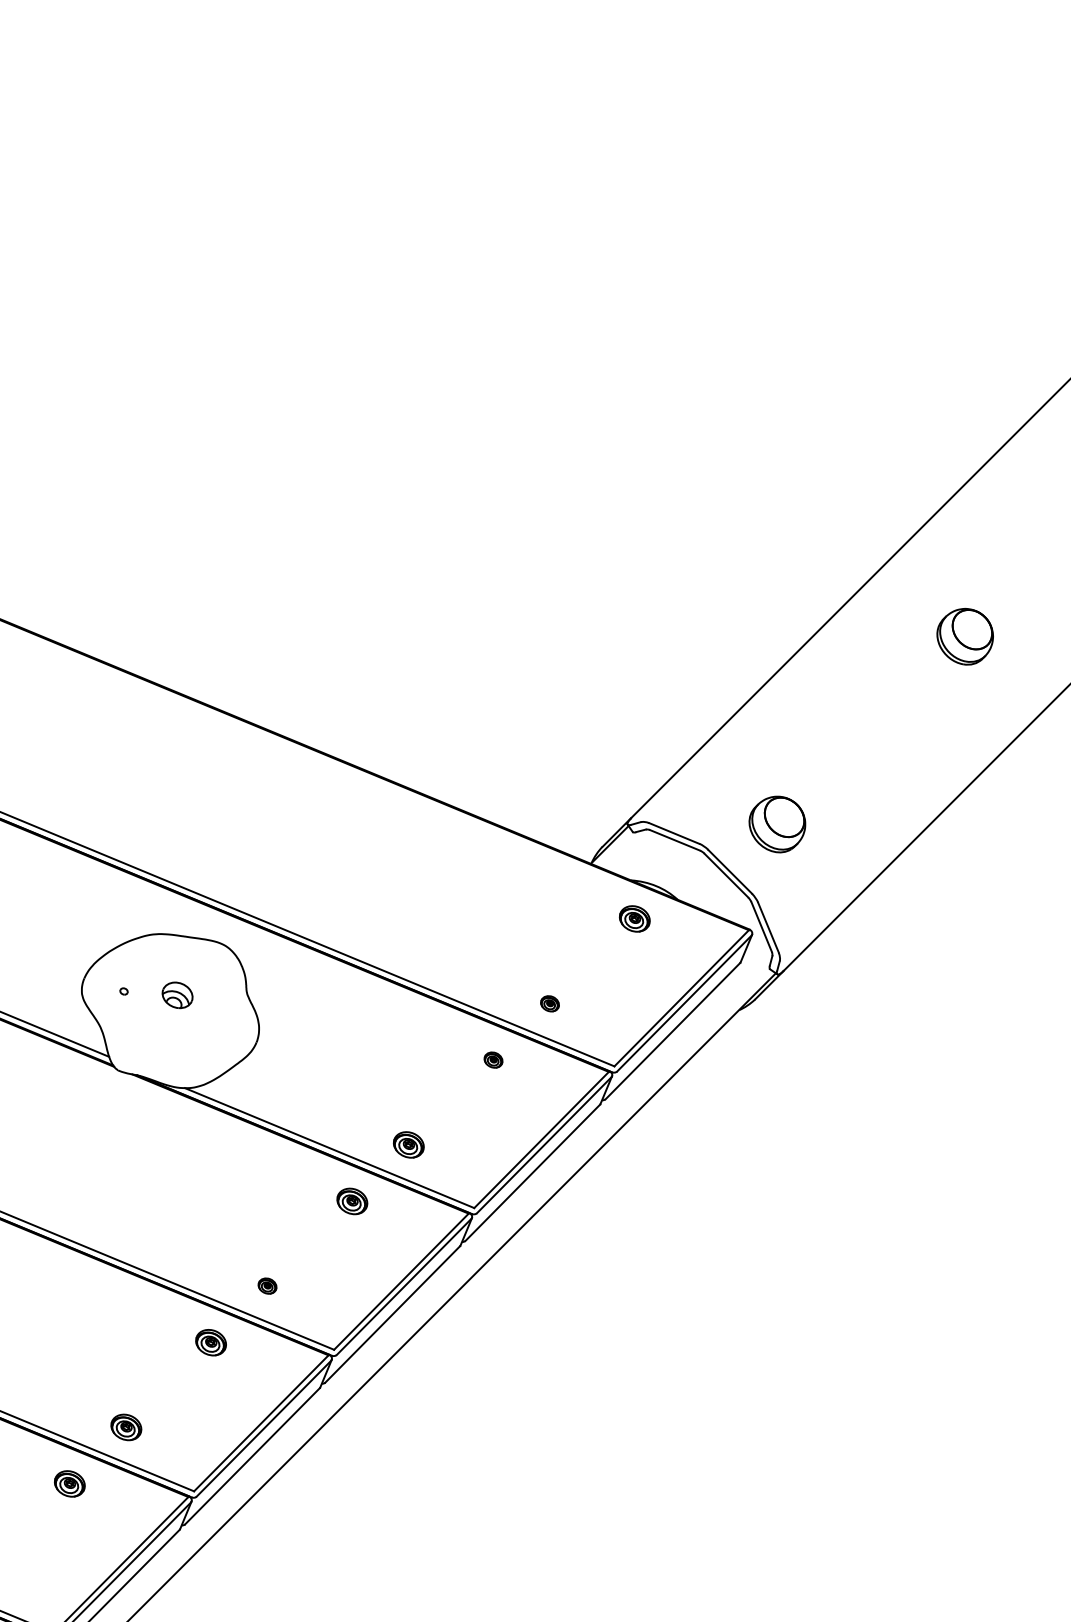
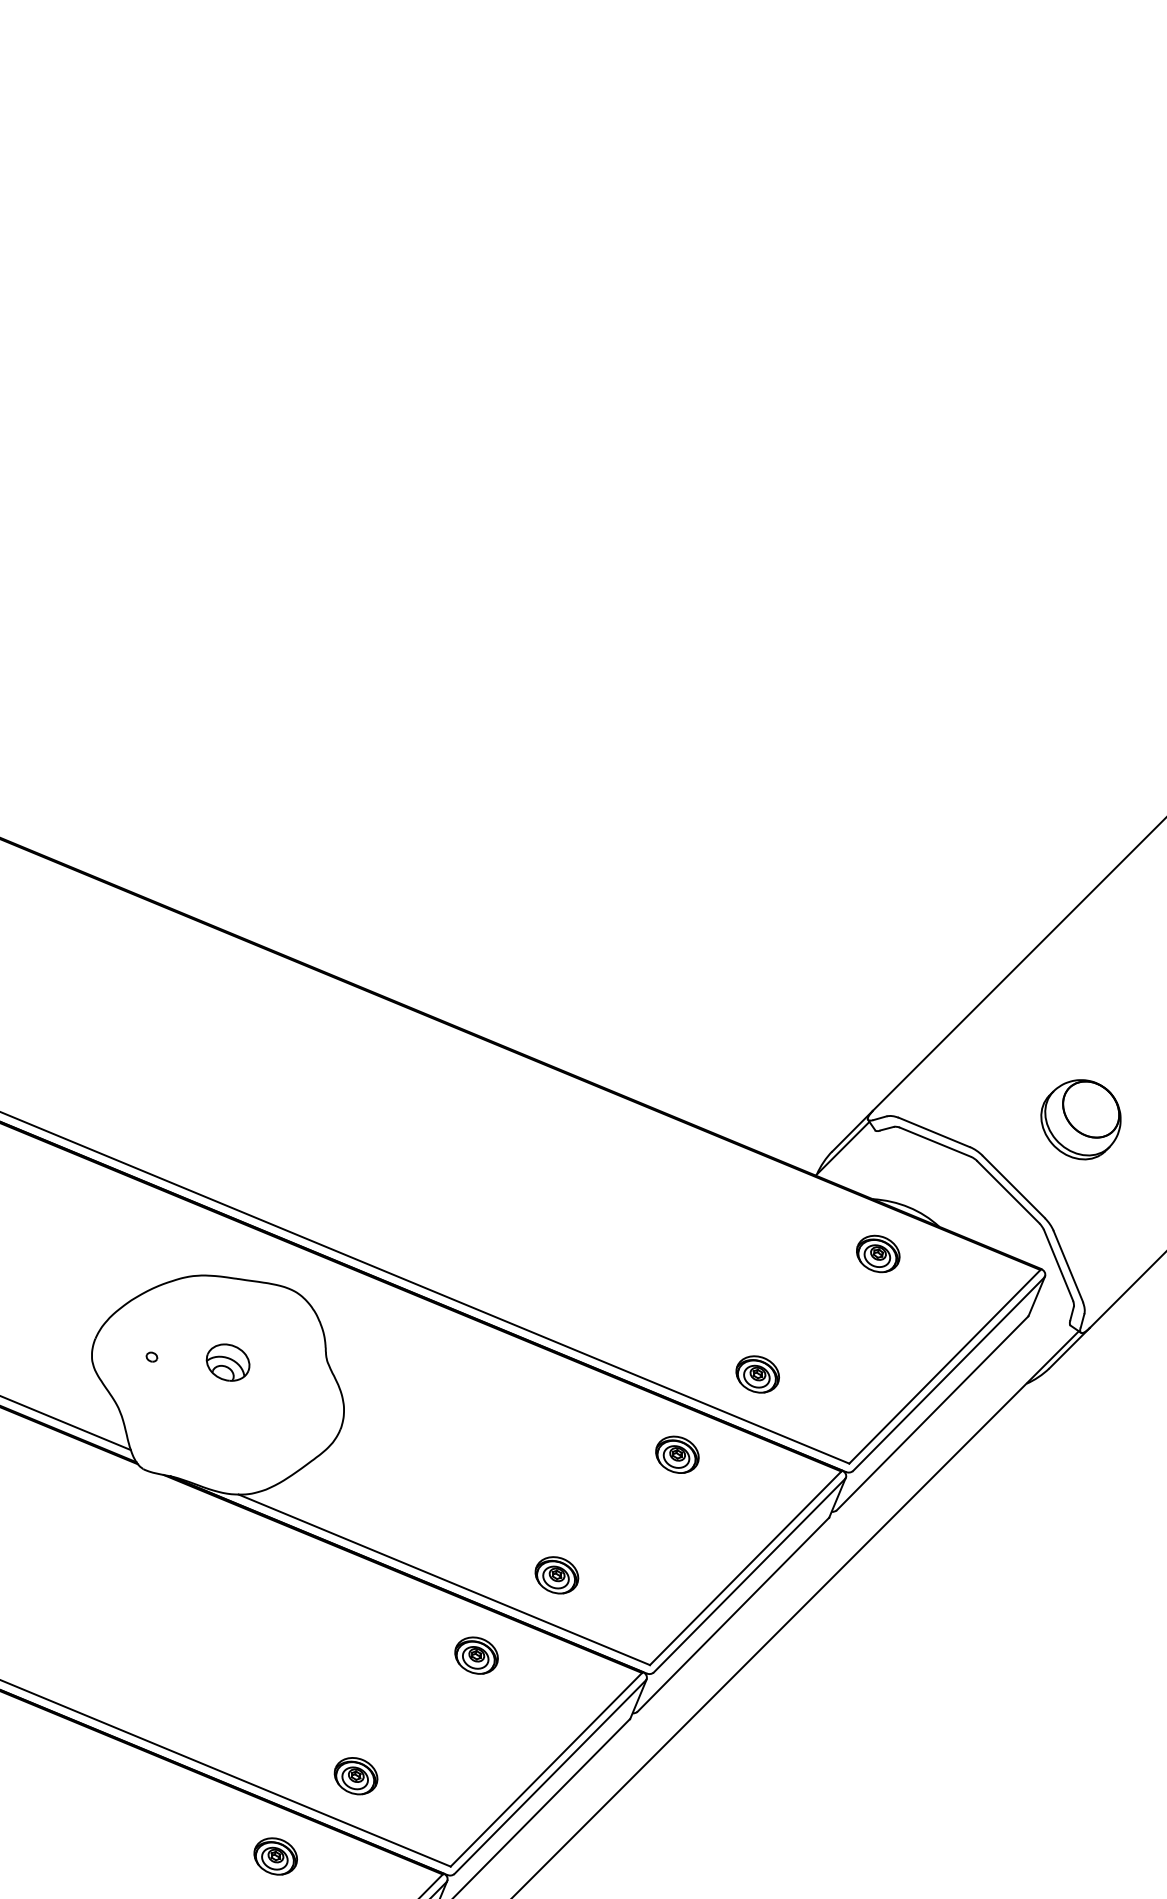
part: (549, 1003) -> (756, 1374), size x1.67
part: (493, 1059) -> (677, 1453), size x1.67
part: (267, 1285) -> (355, 1775), size x1.67

